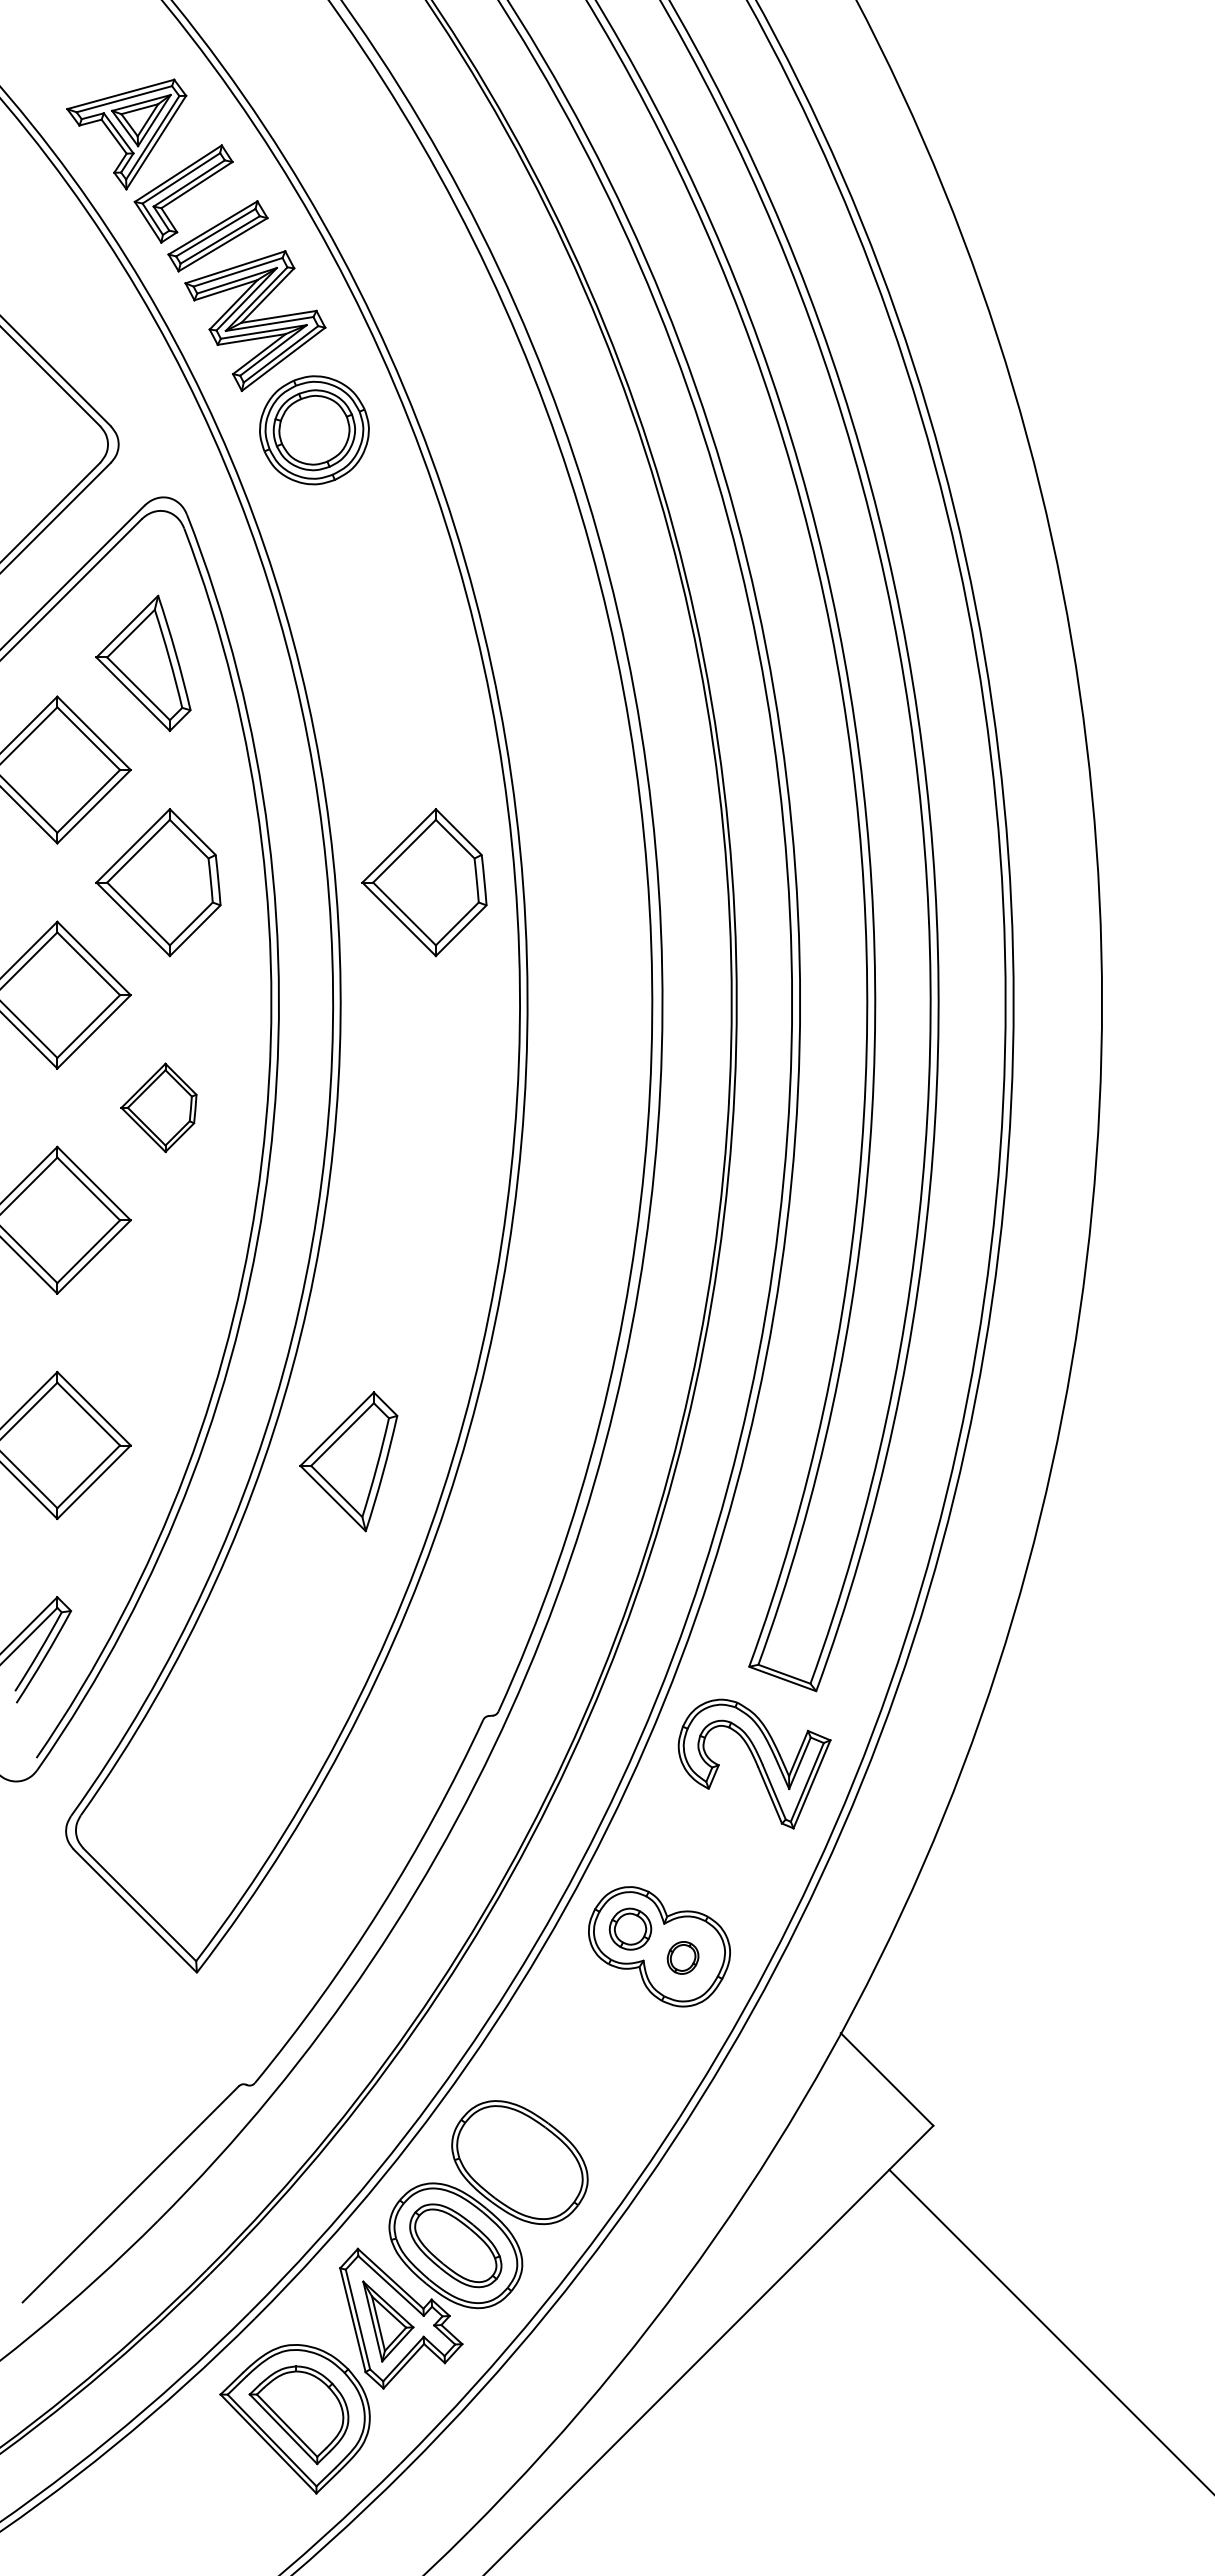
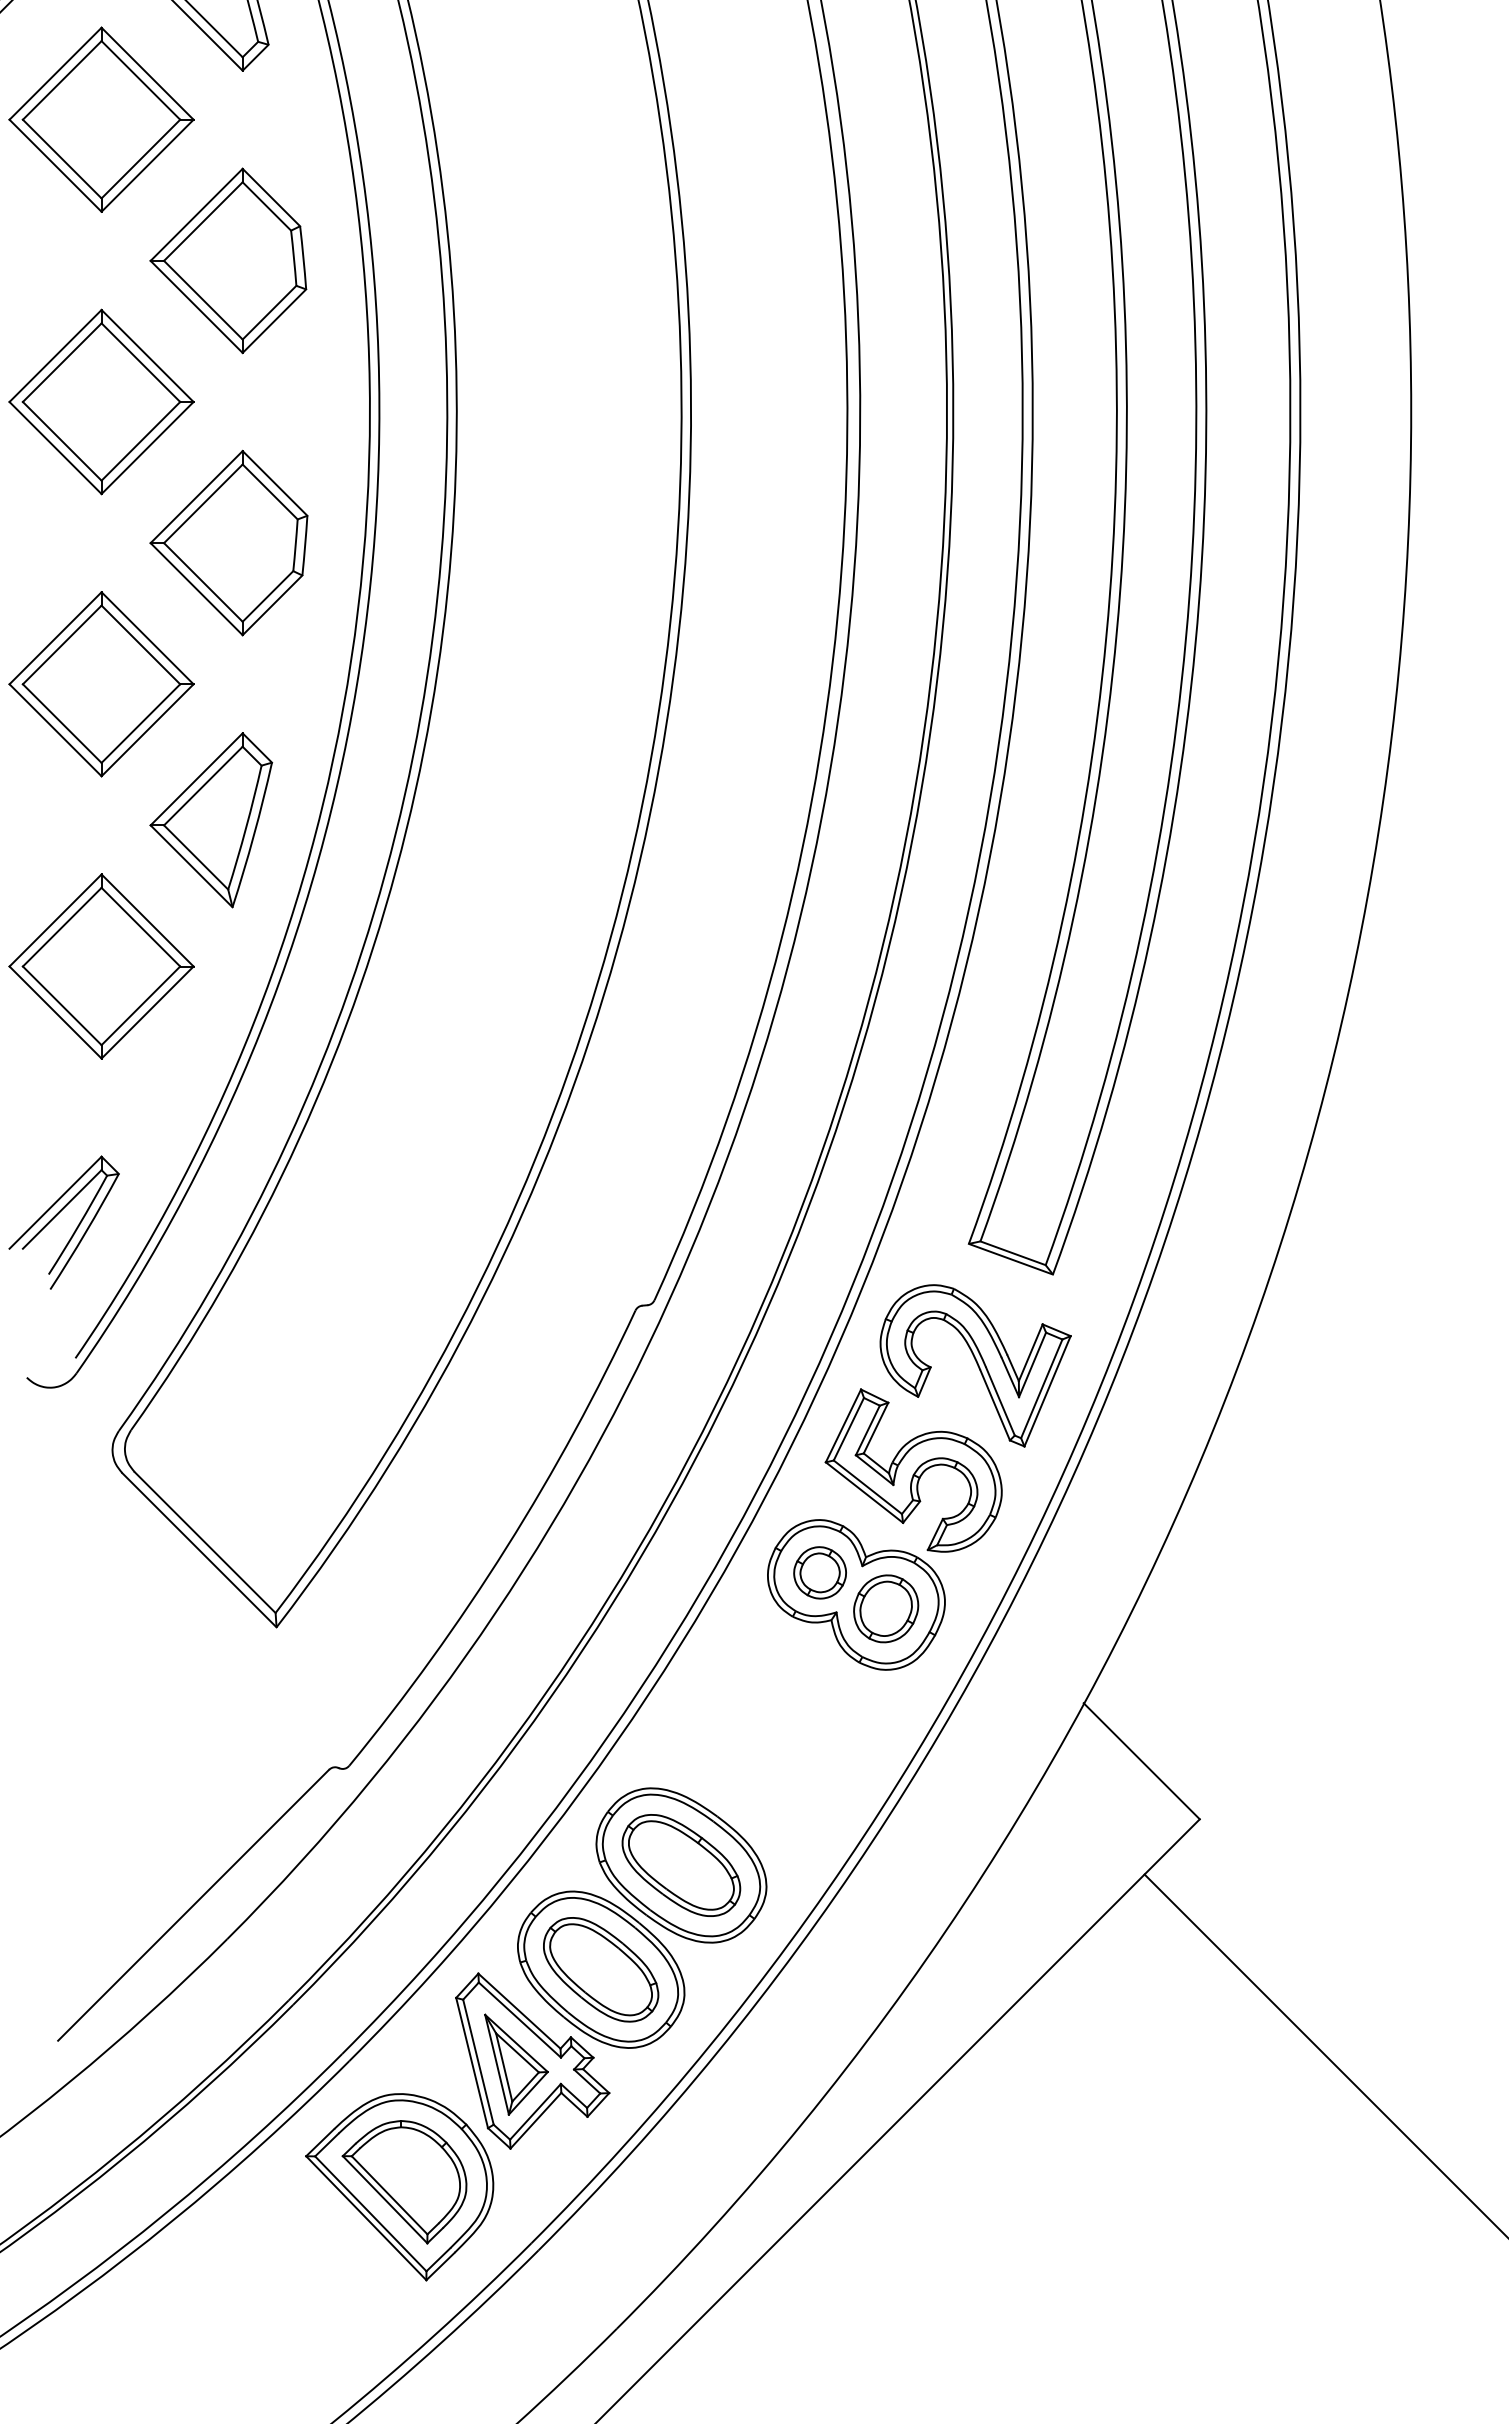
part: (424, 882) -> (561, 260), removed
part: (158, 1107) -> (228, 542), size x1.67
part: (348, 1461) -> (210, 819), moved
part: (705, 1847) -> (914, 1470), added
part: (682, 1957) -> (885, 1608), size x1.67
part: (519, 2162) -> (680, 1865), added

